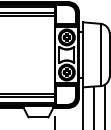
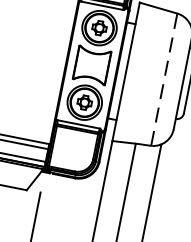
line: (100, 54) -> (163, 78), solid -> dashed

